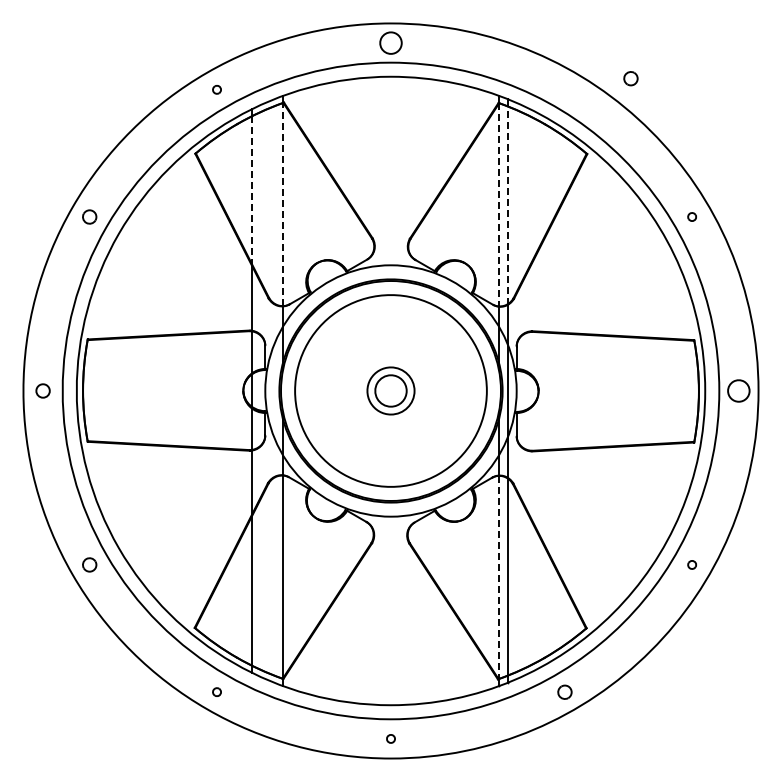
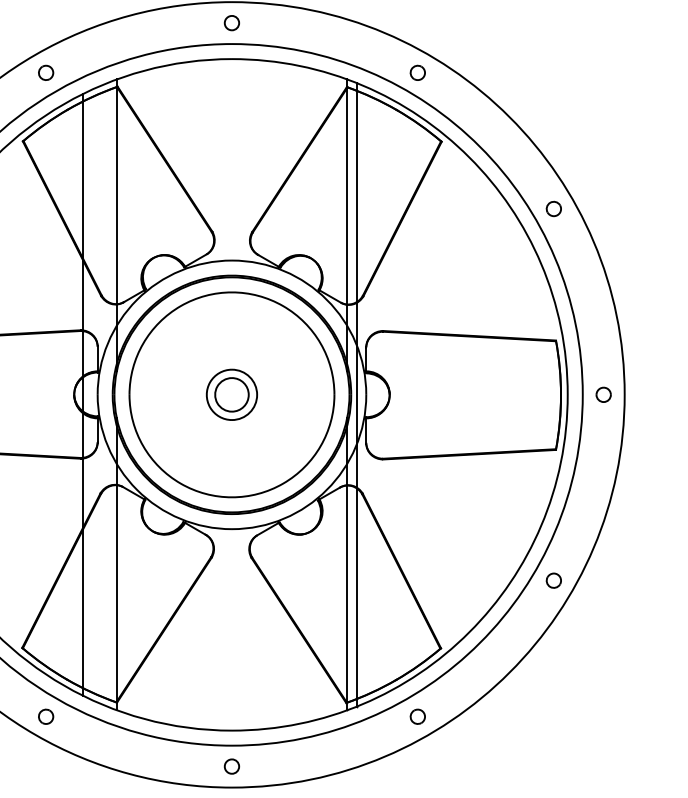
part: (390, 42) -> (231, 22), size x0.62
part: (630, 78) -> (417, 72), moved
part: (216, 89) -> (45, 72), size x1.67
line: (251, 190) -> (82, 180), dashed -> solid
line: (283, 204) -> (117, 195), dashed -> solid
line: (498, 204) -> (346, 195), dashed -> solid
line: (507, 205) -> (356, 196), dashed -> solid
part: (691, 216) -> (553, 208), size x1.67
part: (738, 390) -> (603, 394), size x0.62
part: (691, 564) -> (553, 580), size x1.67
line: (498, 577) -> (346, 594), dashed -> solid
part: (216, 691) -> (45, 715), size x1.67
part: (390, 738) -> (231, 766), size x1.67

